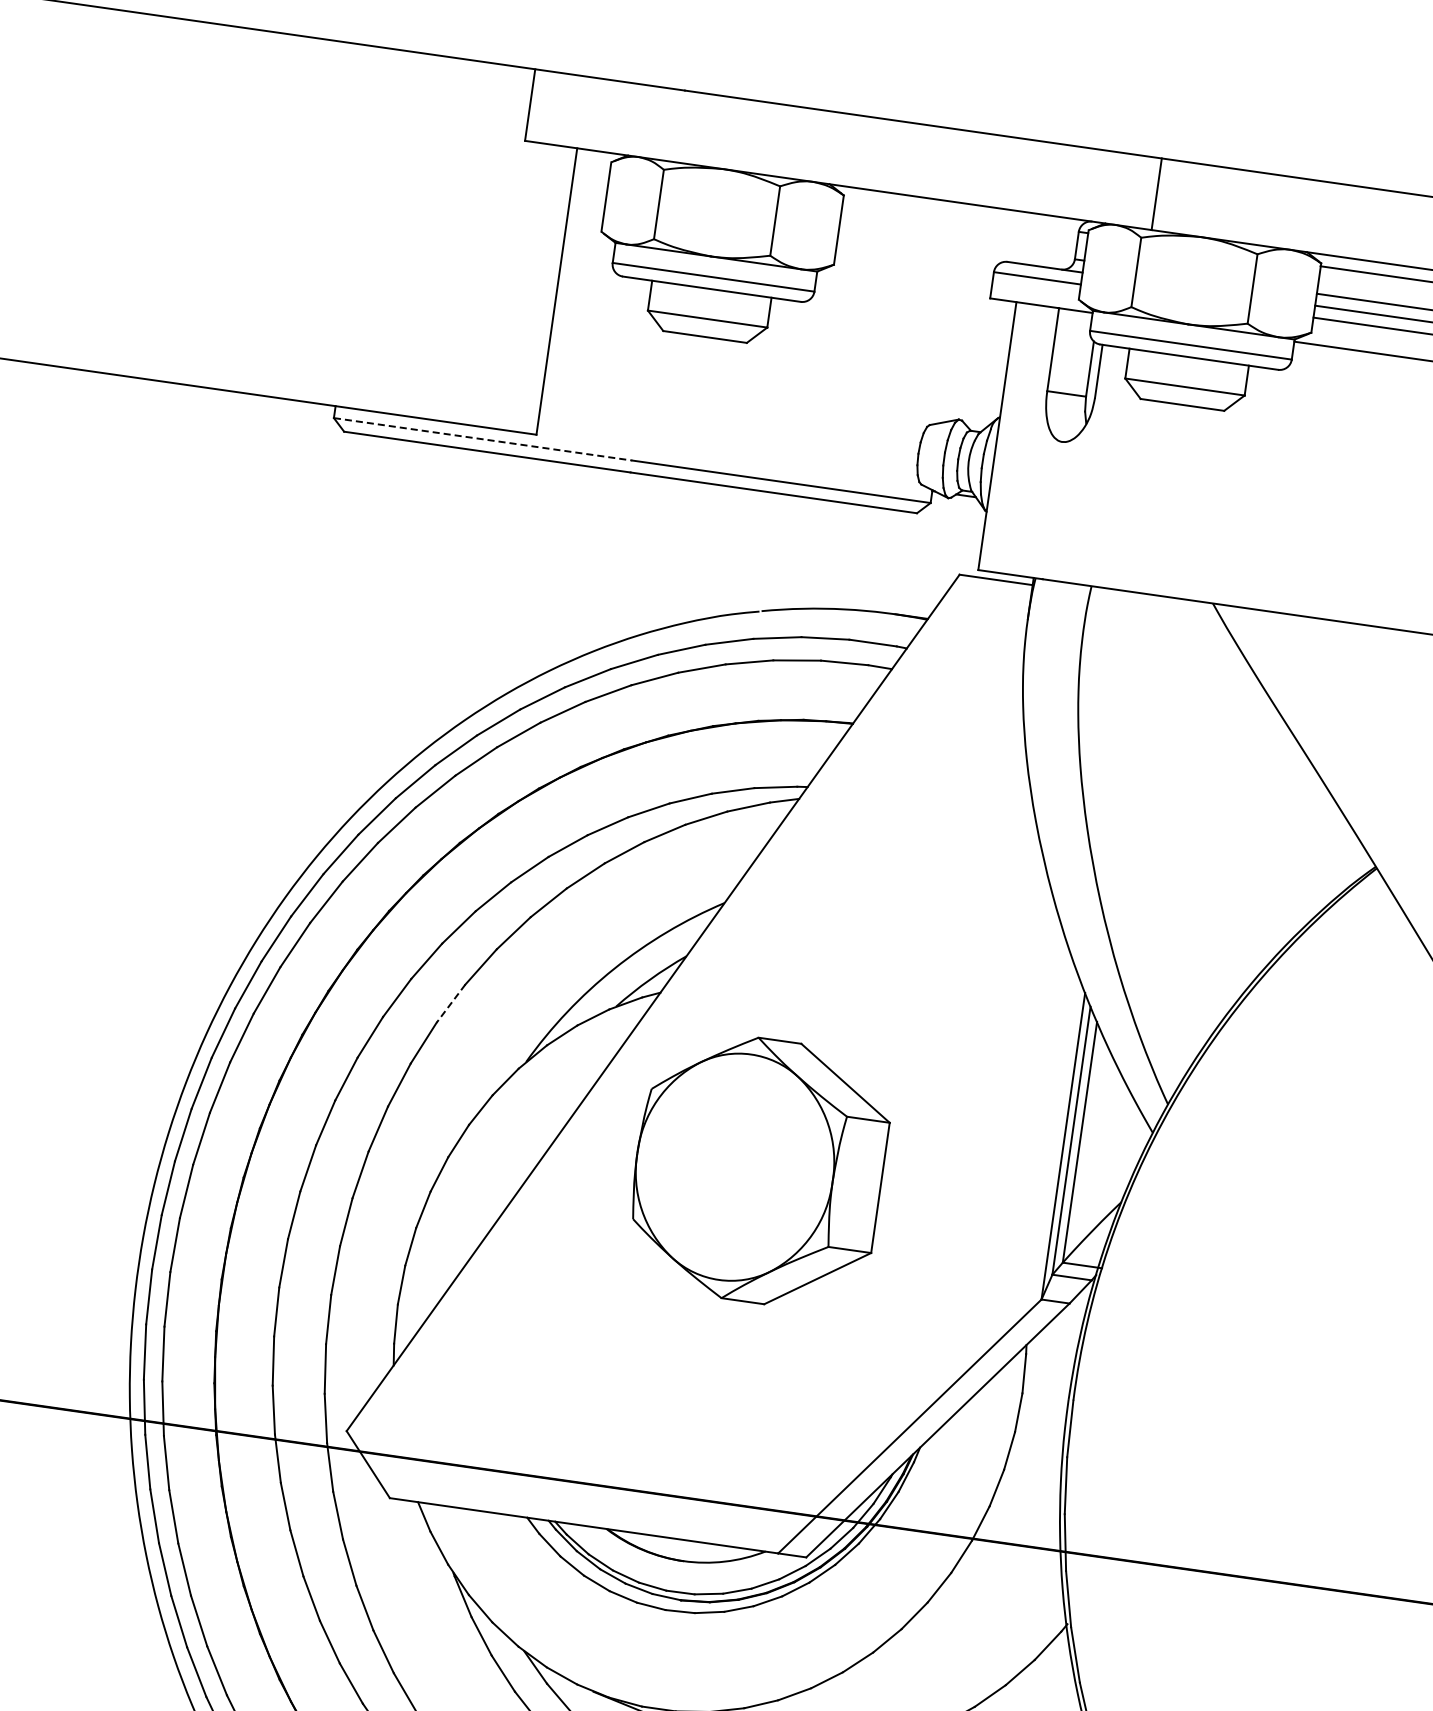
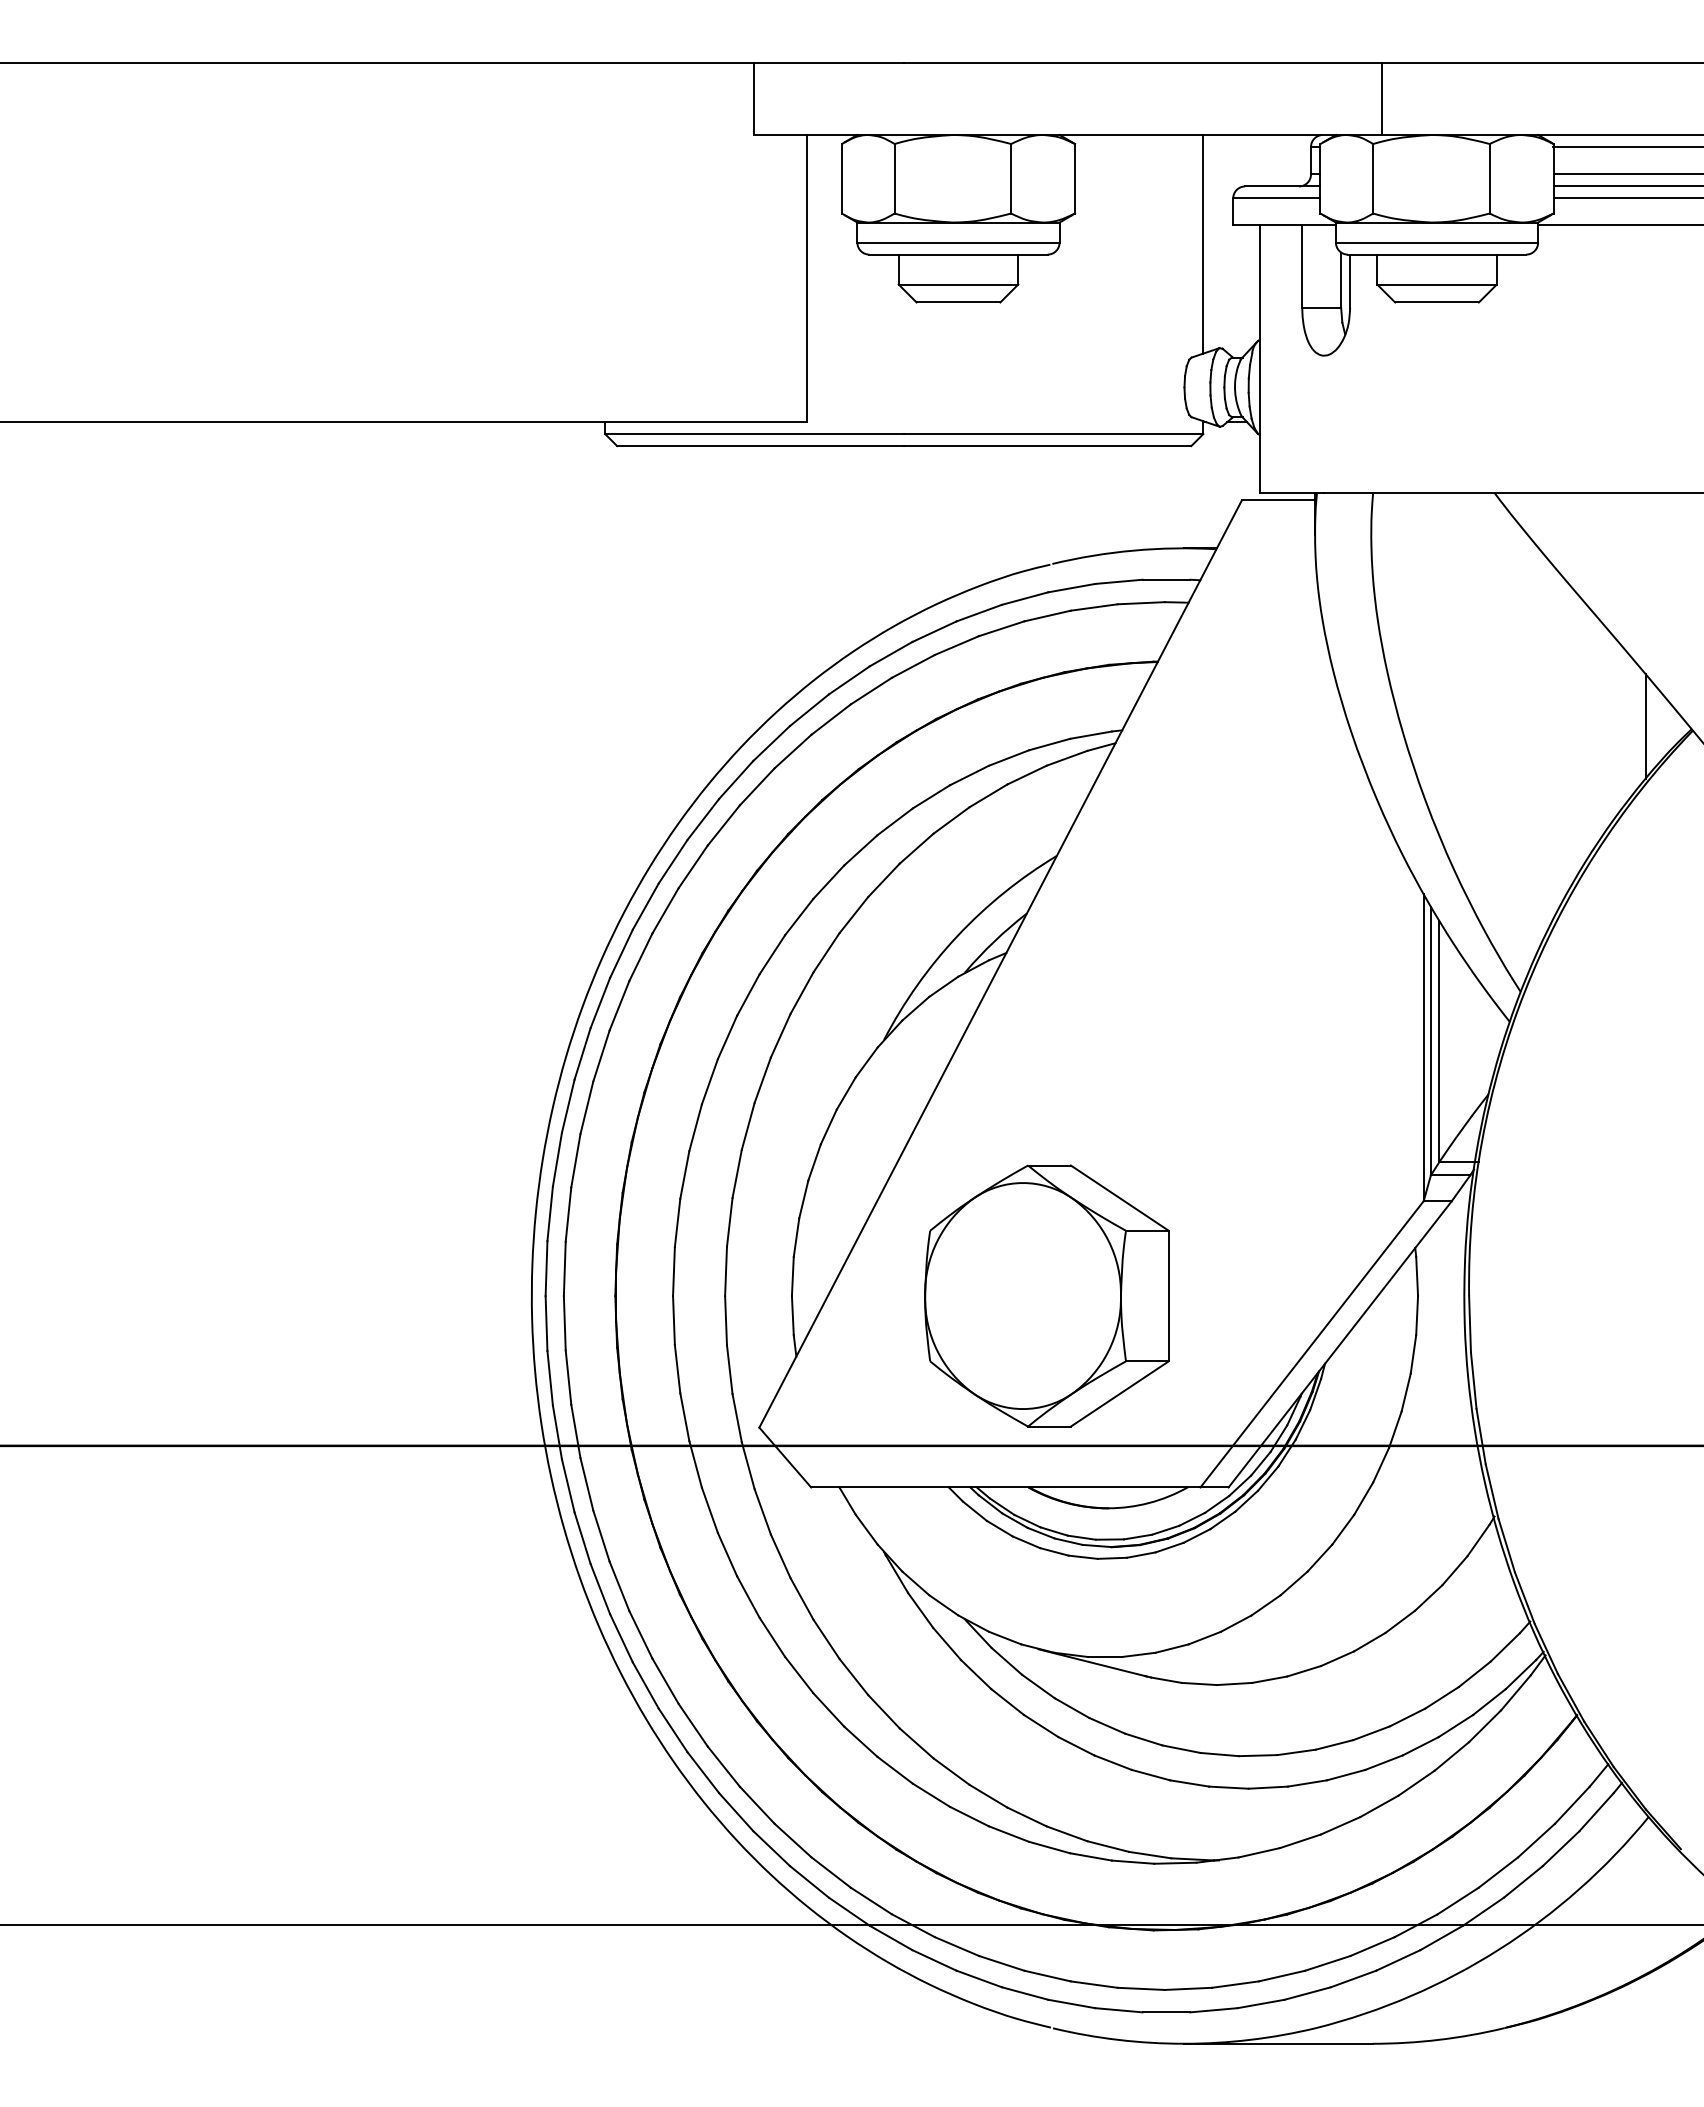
line: (957, 312) -> (1203, 243), added
line: (482, 439) -> (754, 434), dashed -> solid
line: (1330, 857) -> (1645, 726), added
line: (451, 1004) -> (802, 993), dashed -> solid
part: (758, 1170) -> (1046, 1295), moved

